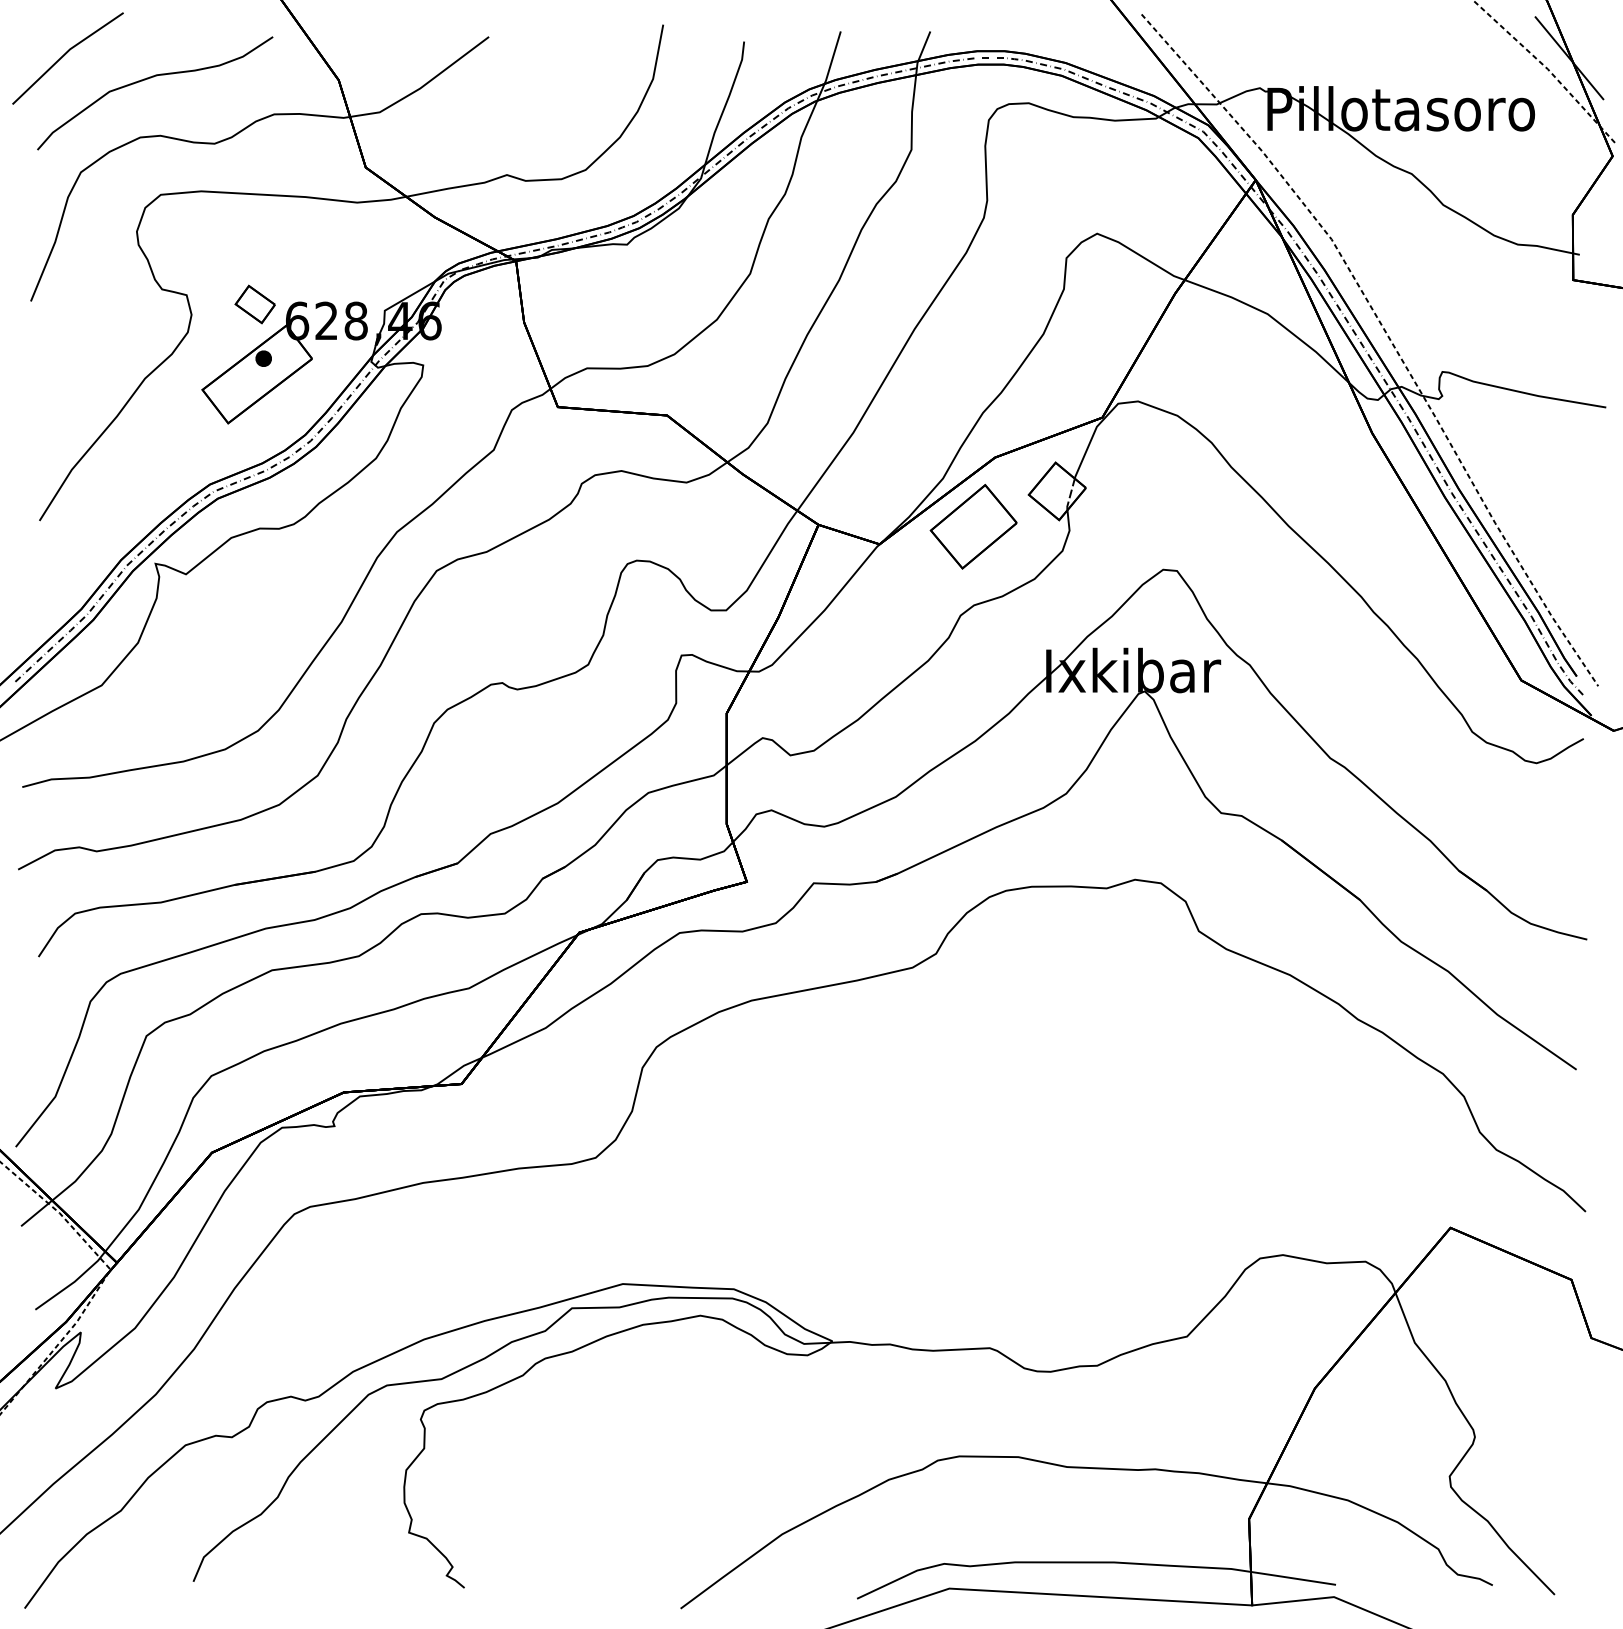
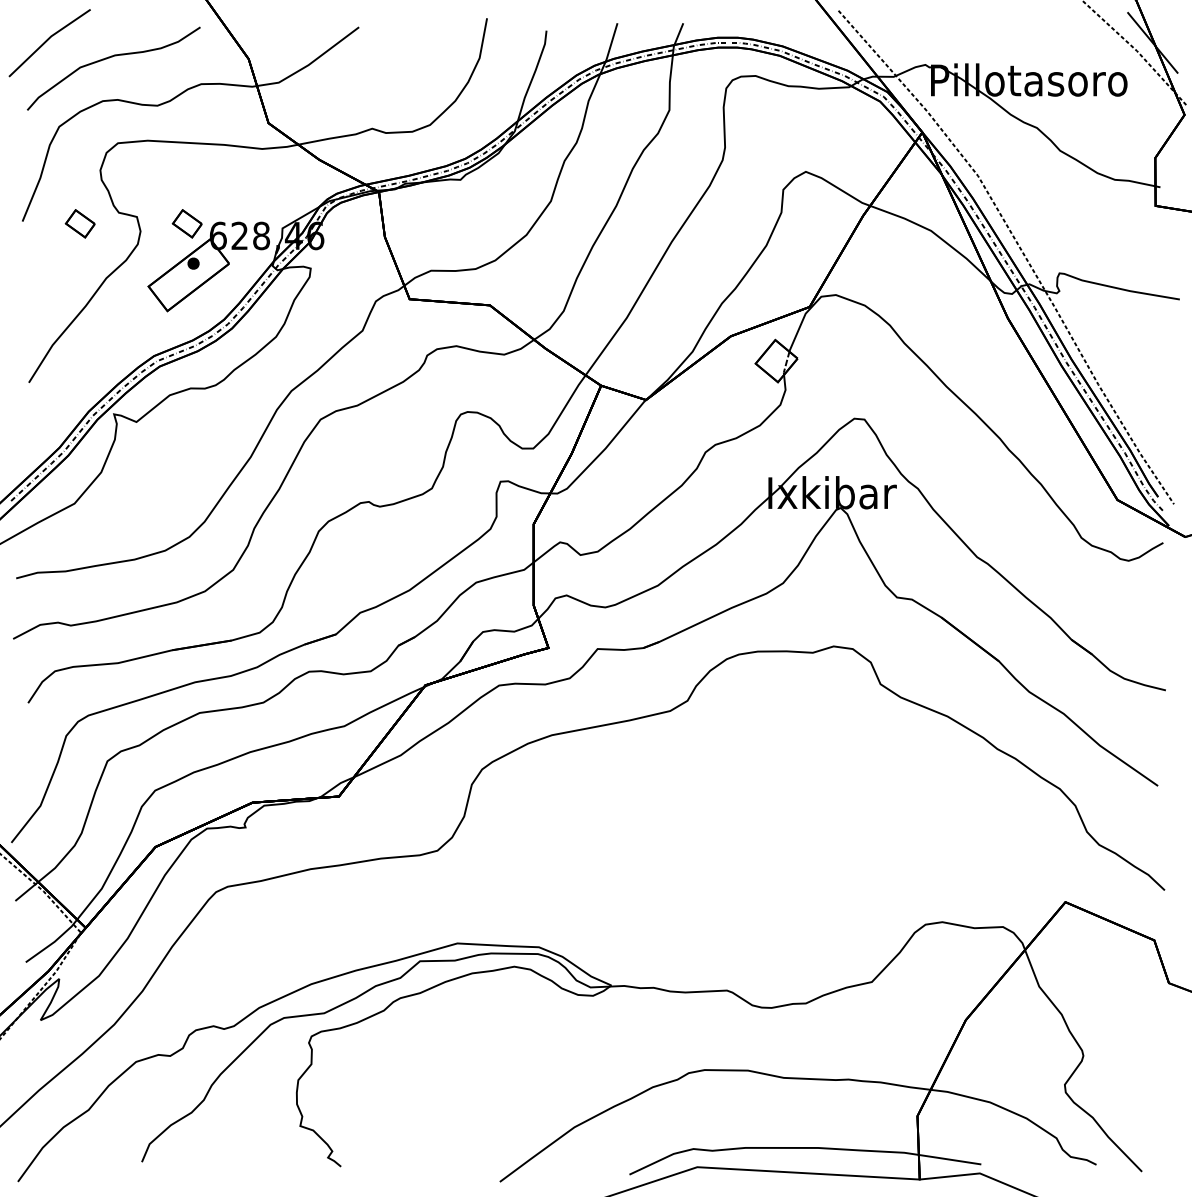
part: (108, 304) -> (79, 223), added
part: (972, 525) -> (714, 386), removed

